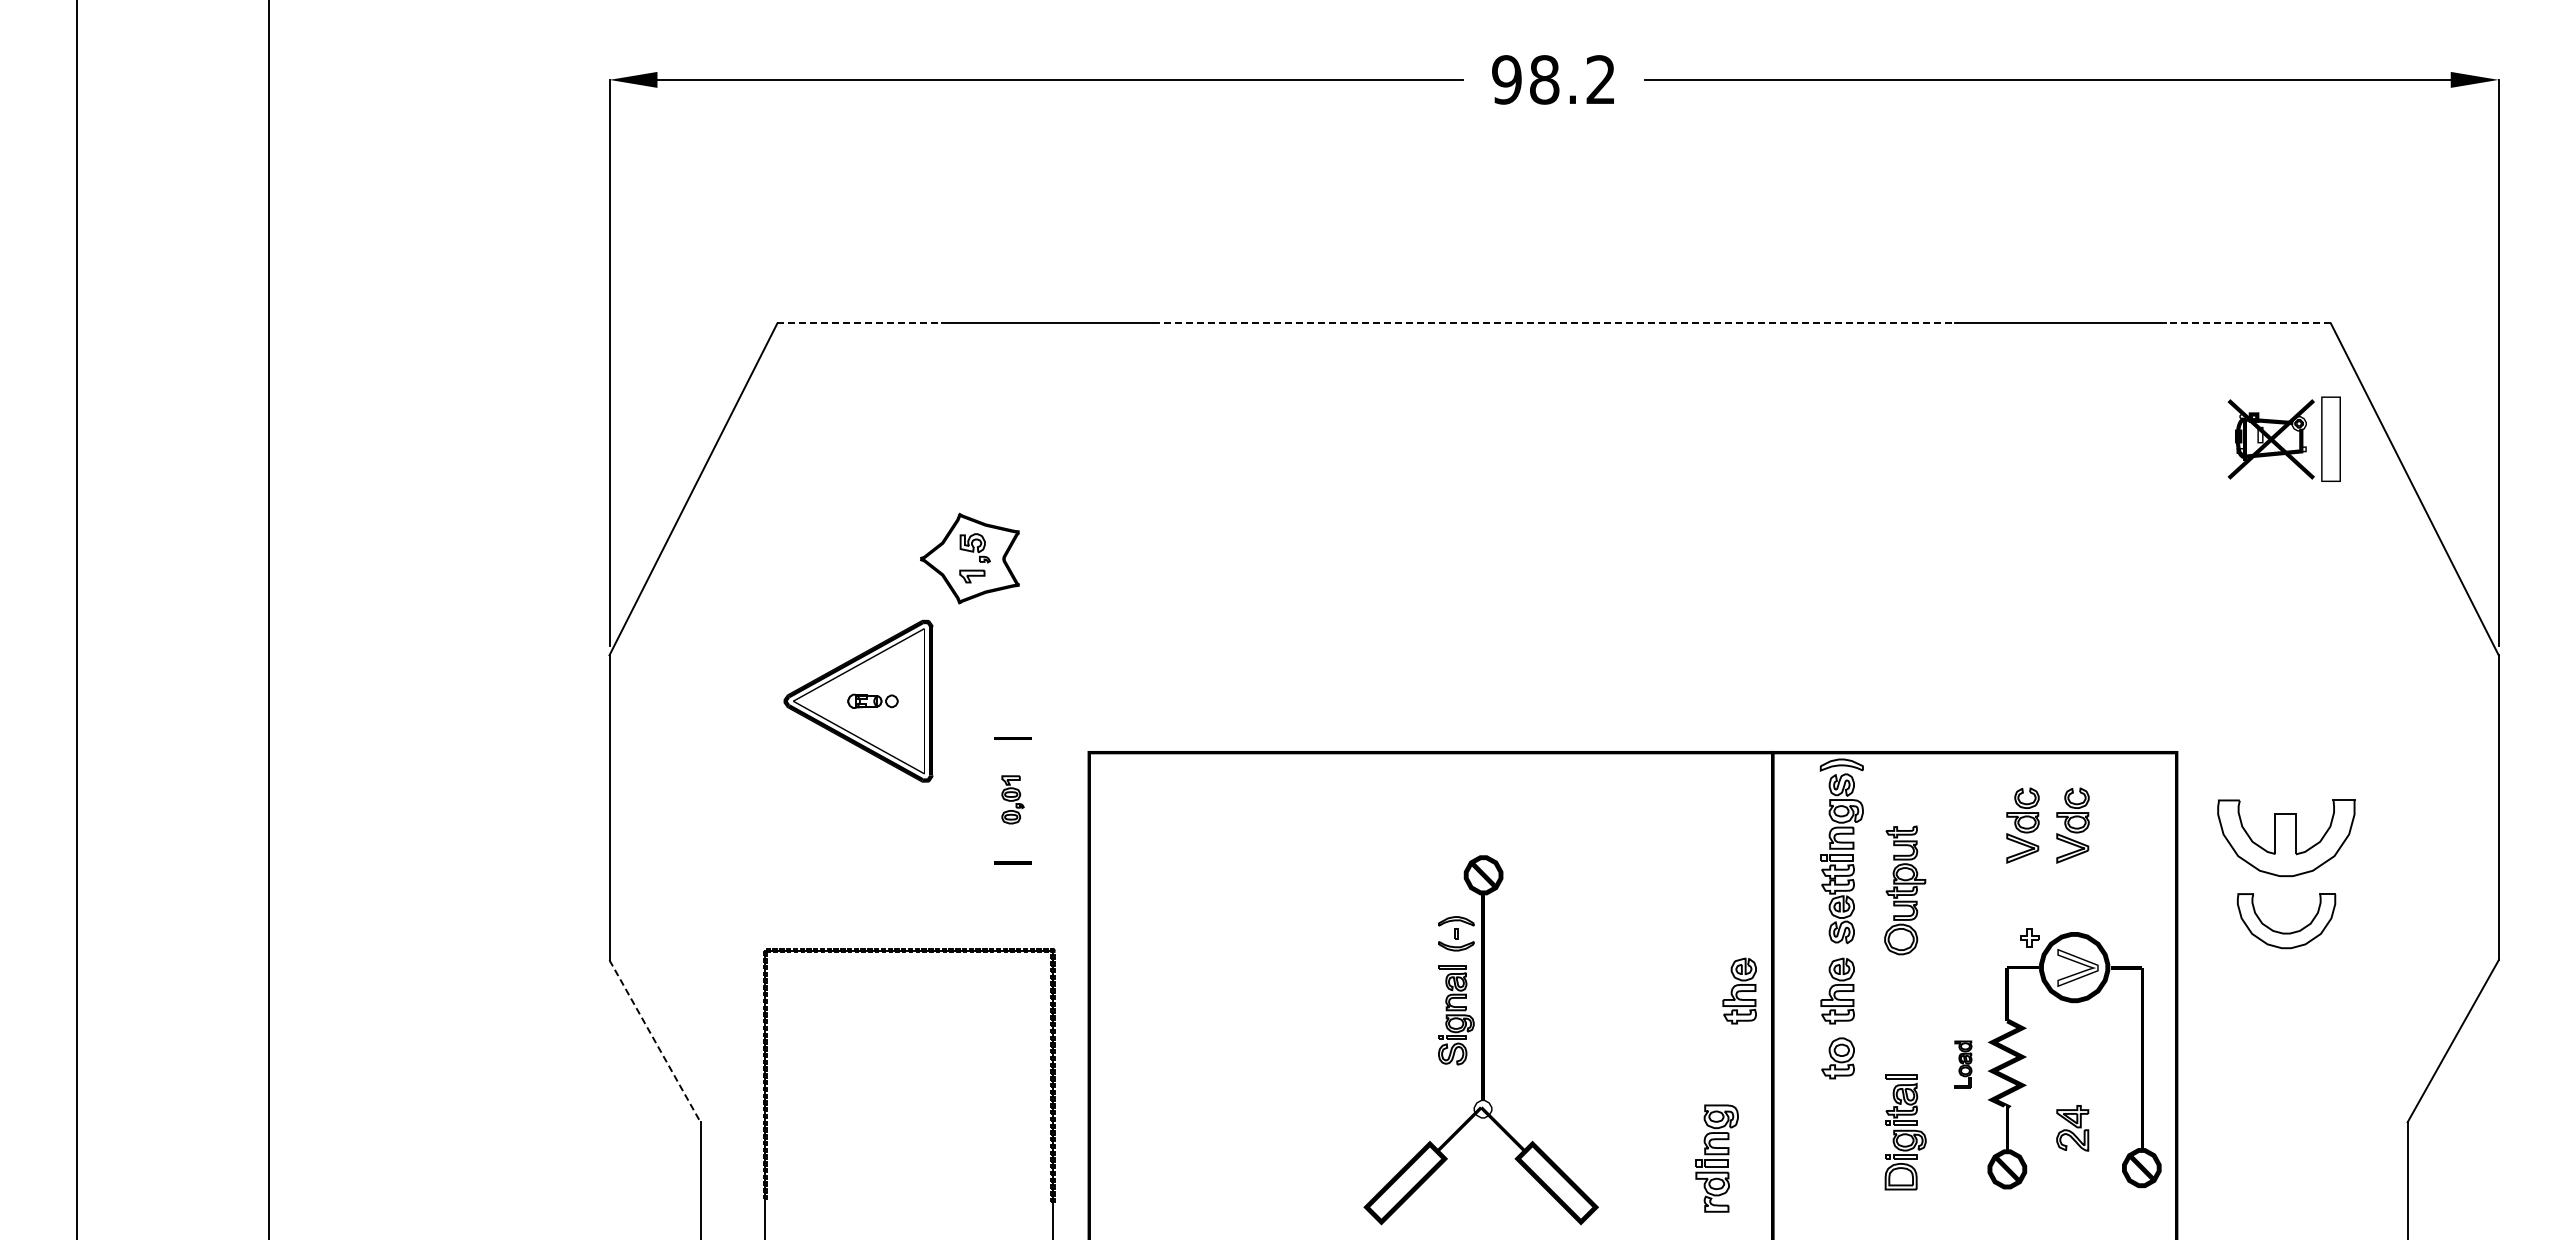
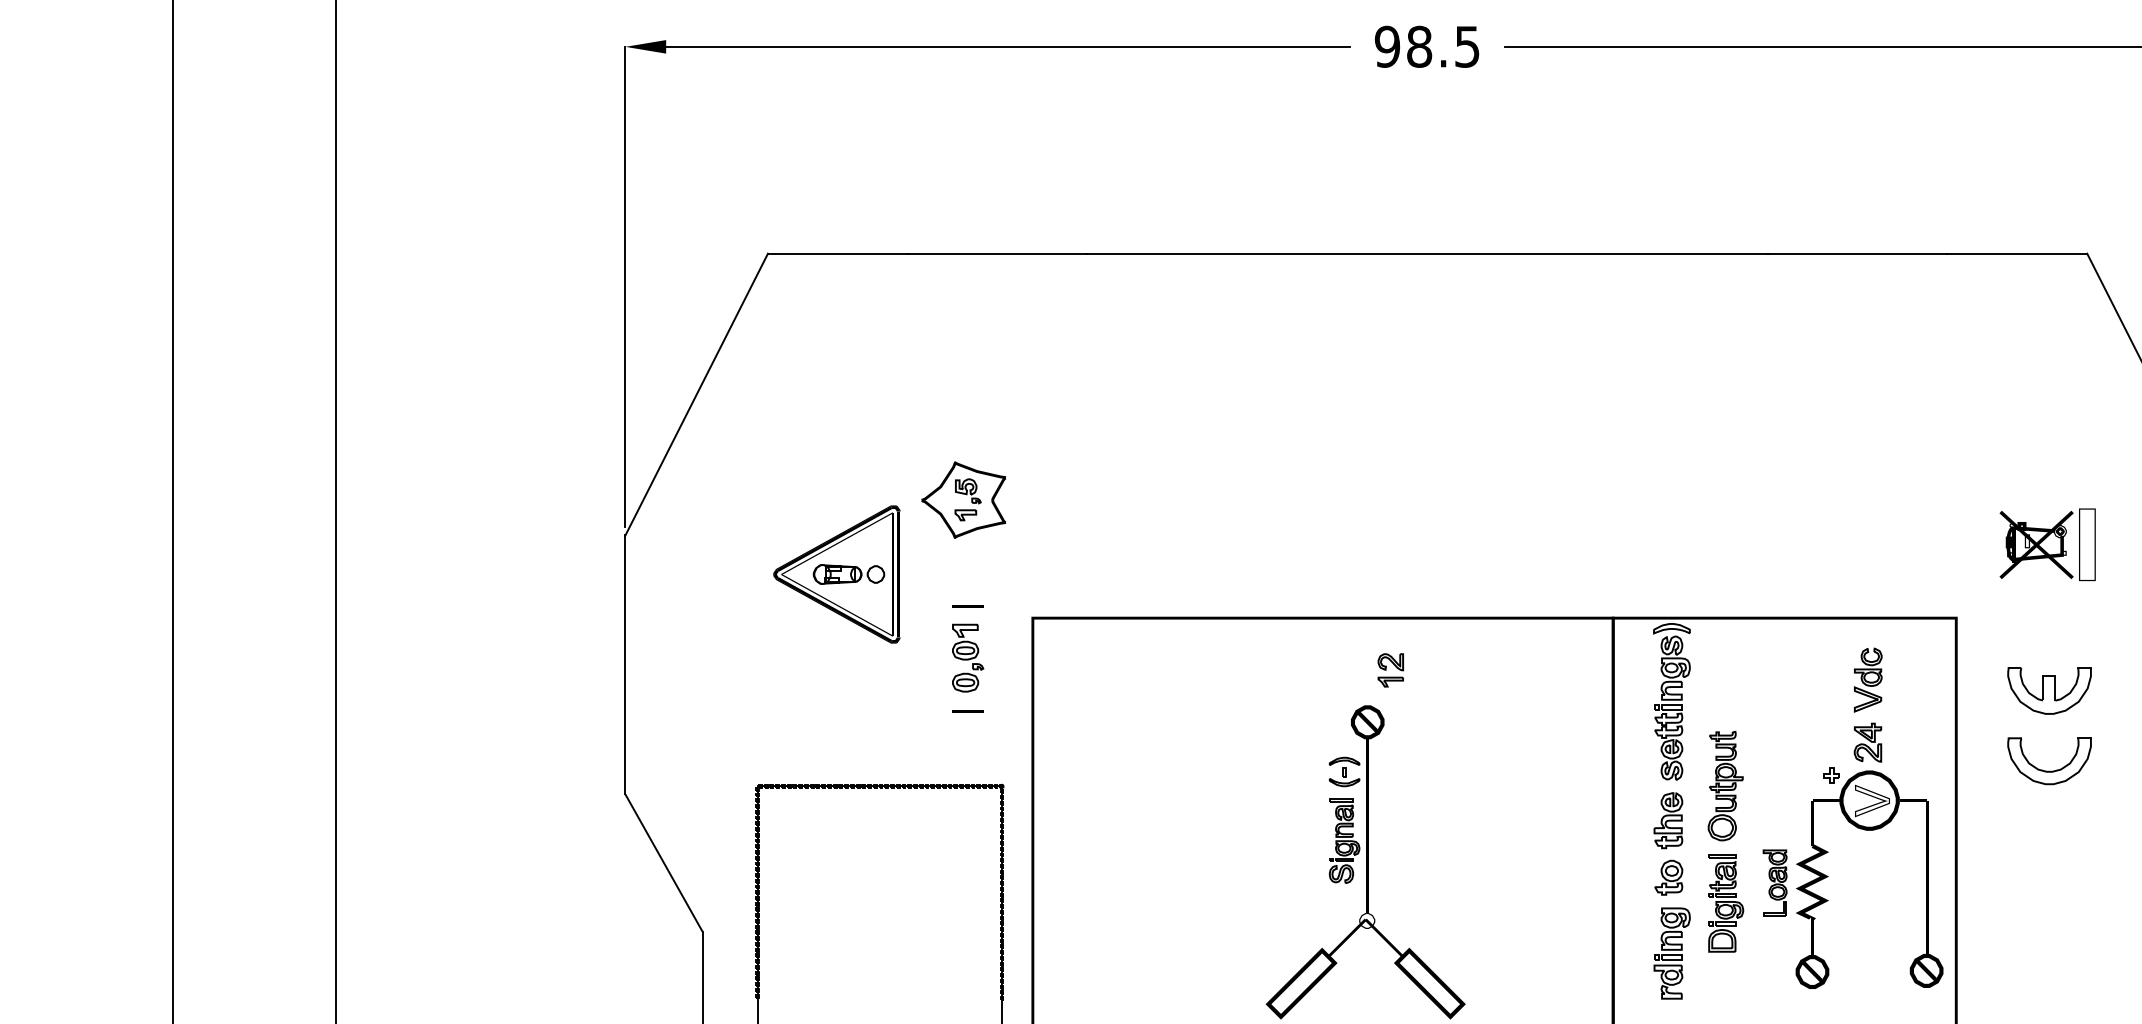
text: (1600, 79) -> (1466, 46), 98.2 -> 98.5
line: (860, 323) -> (838, 253), dashed -> solid
line: (1554, 323) -> (1427, 253), dashed -> solid
line: (2247, 323) -> (2016, 253), dashed -> solid
part: (2283, 438) -> (2046, 544), moved
part: (969, 558) -> (963, 499), moved
part: (872, 701) -> (848, 574), size x1.67
part: (1012, 799) -> (967, 657), size x1.67
part: (1510, 814) -> (1390, 670), added
part: (2022, 825) -> (1825, 680), removed
part: (2286, 838) -> (2049, 691), size x0.71
part: (1905, 890) -> (1725, 786), moved
part: (1739, 990) -> (1585, 820), removed
line: (655, 1041) -> (664, 863), dashed -> solid
part: (1963, 1064) -> (1775, 882), size x1.67
part: (2072, 1128) -> (1867, 742), moved
part: (1905, 1132) -> (1725, 903), moved
part: (1716, 1158) -> (1671, 953), moved

